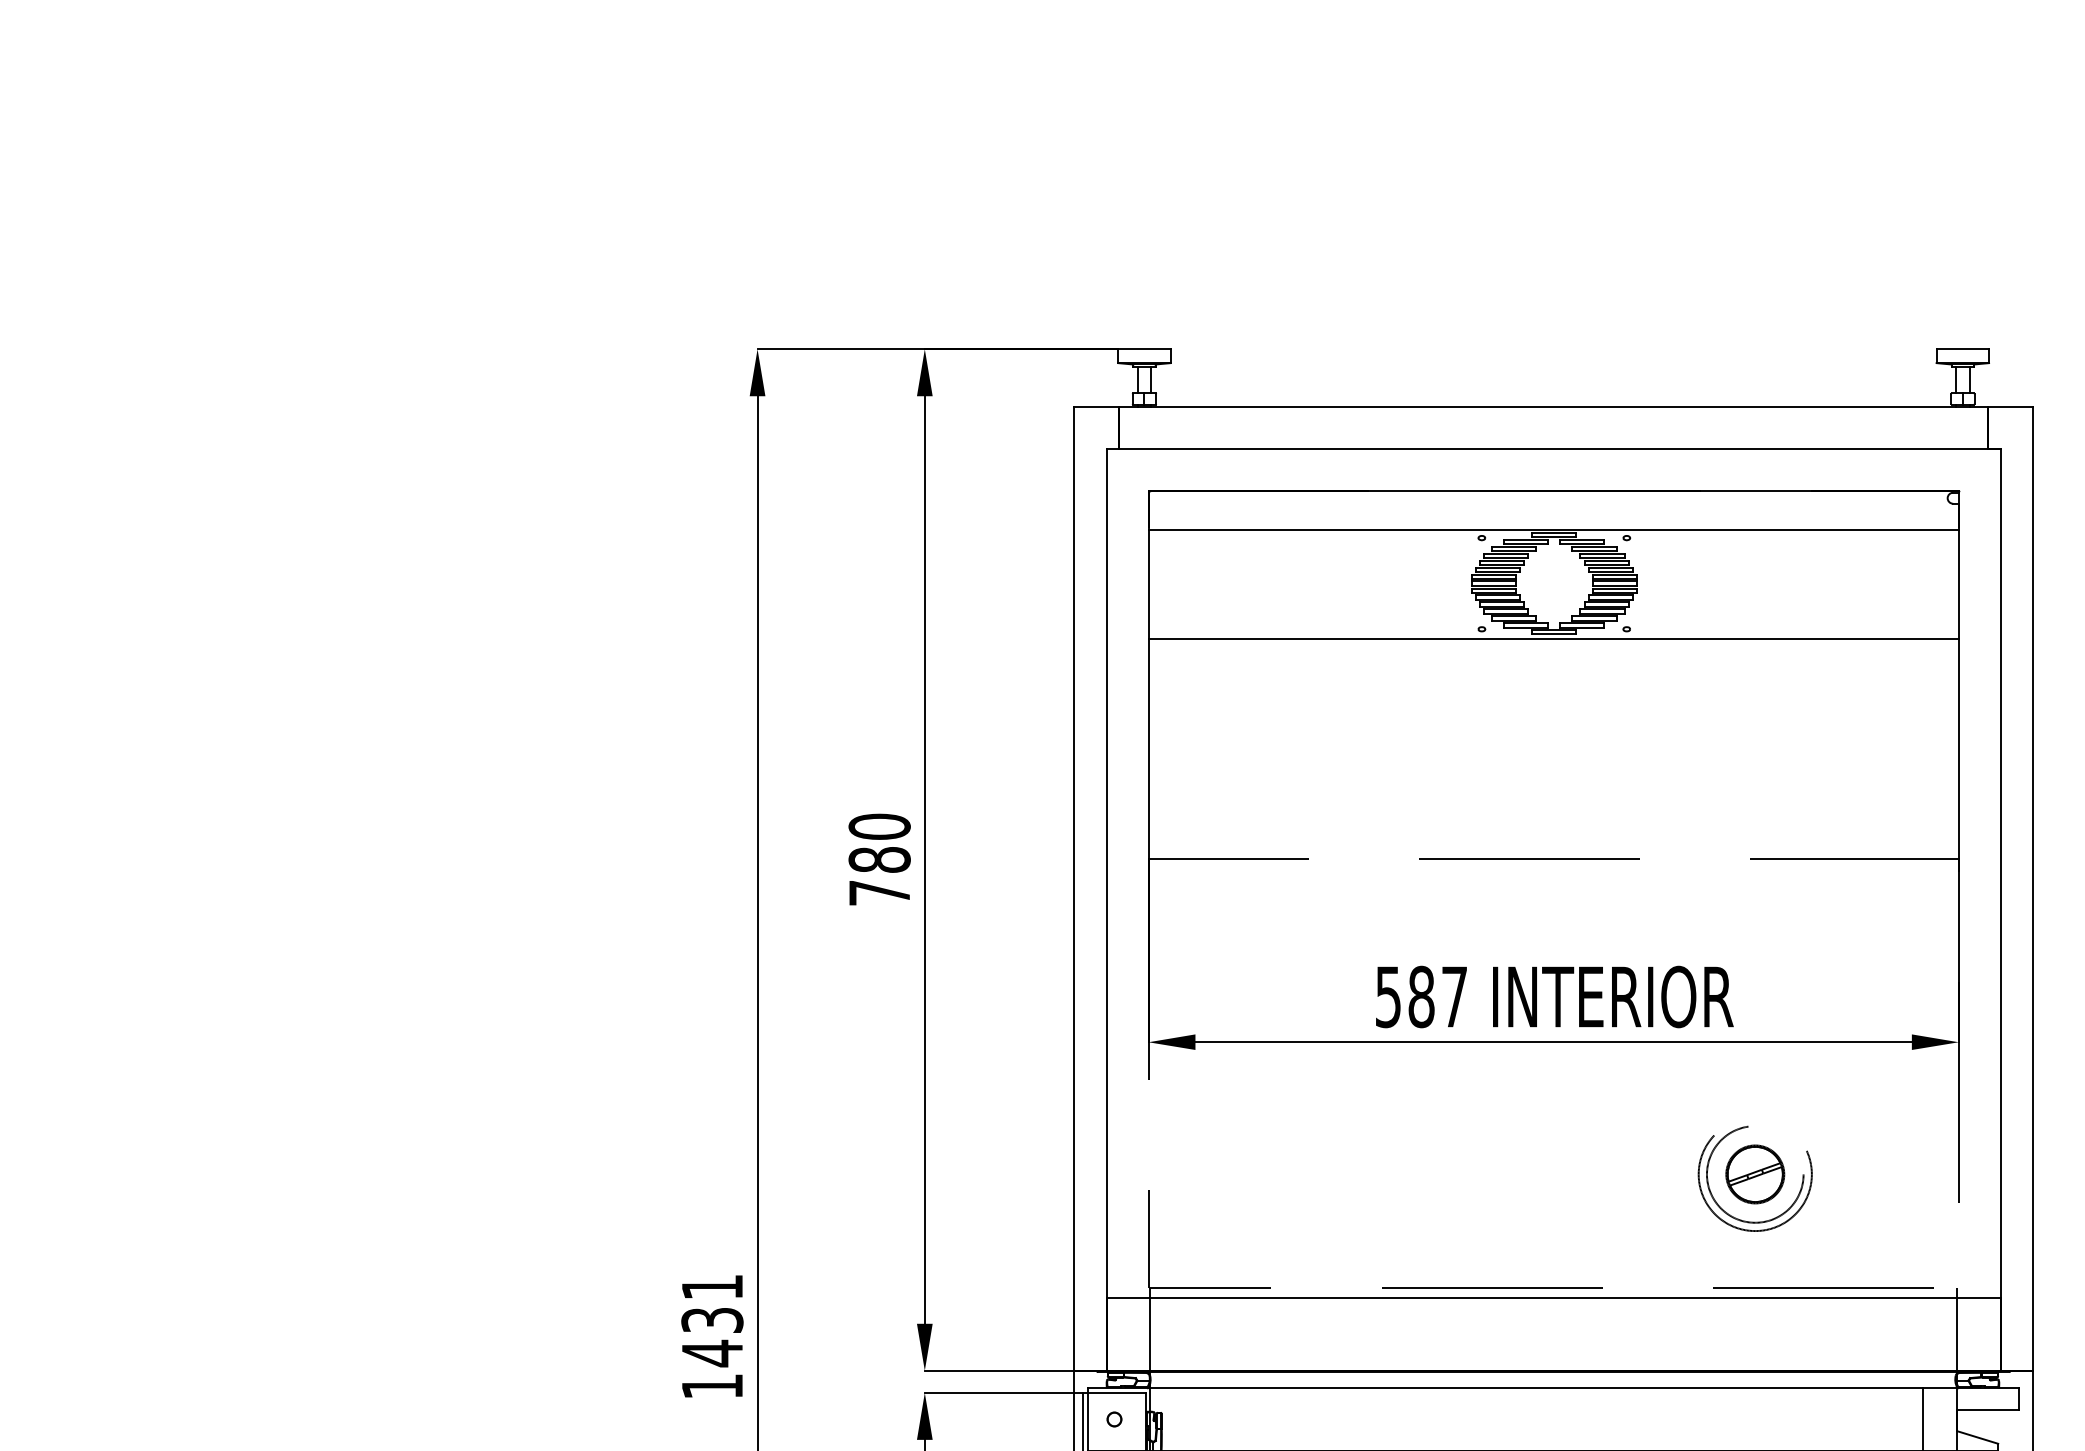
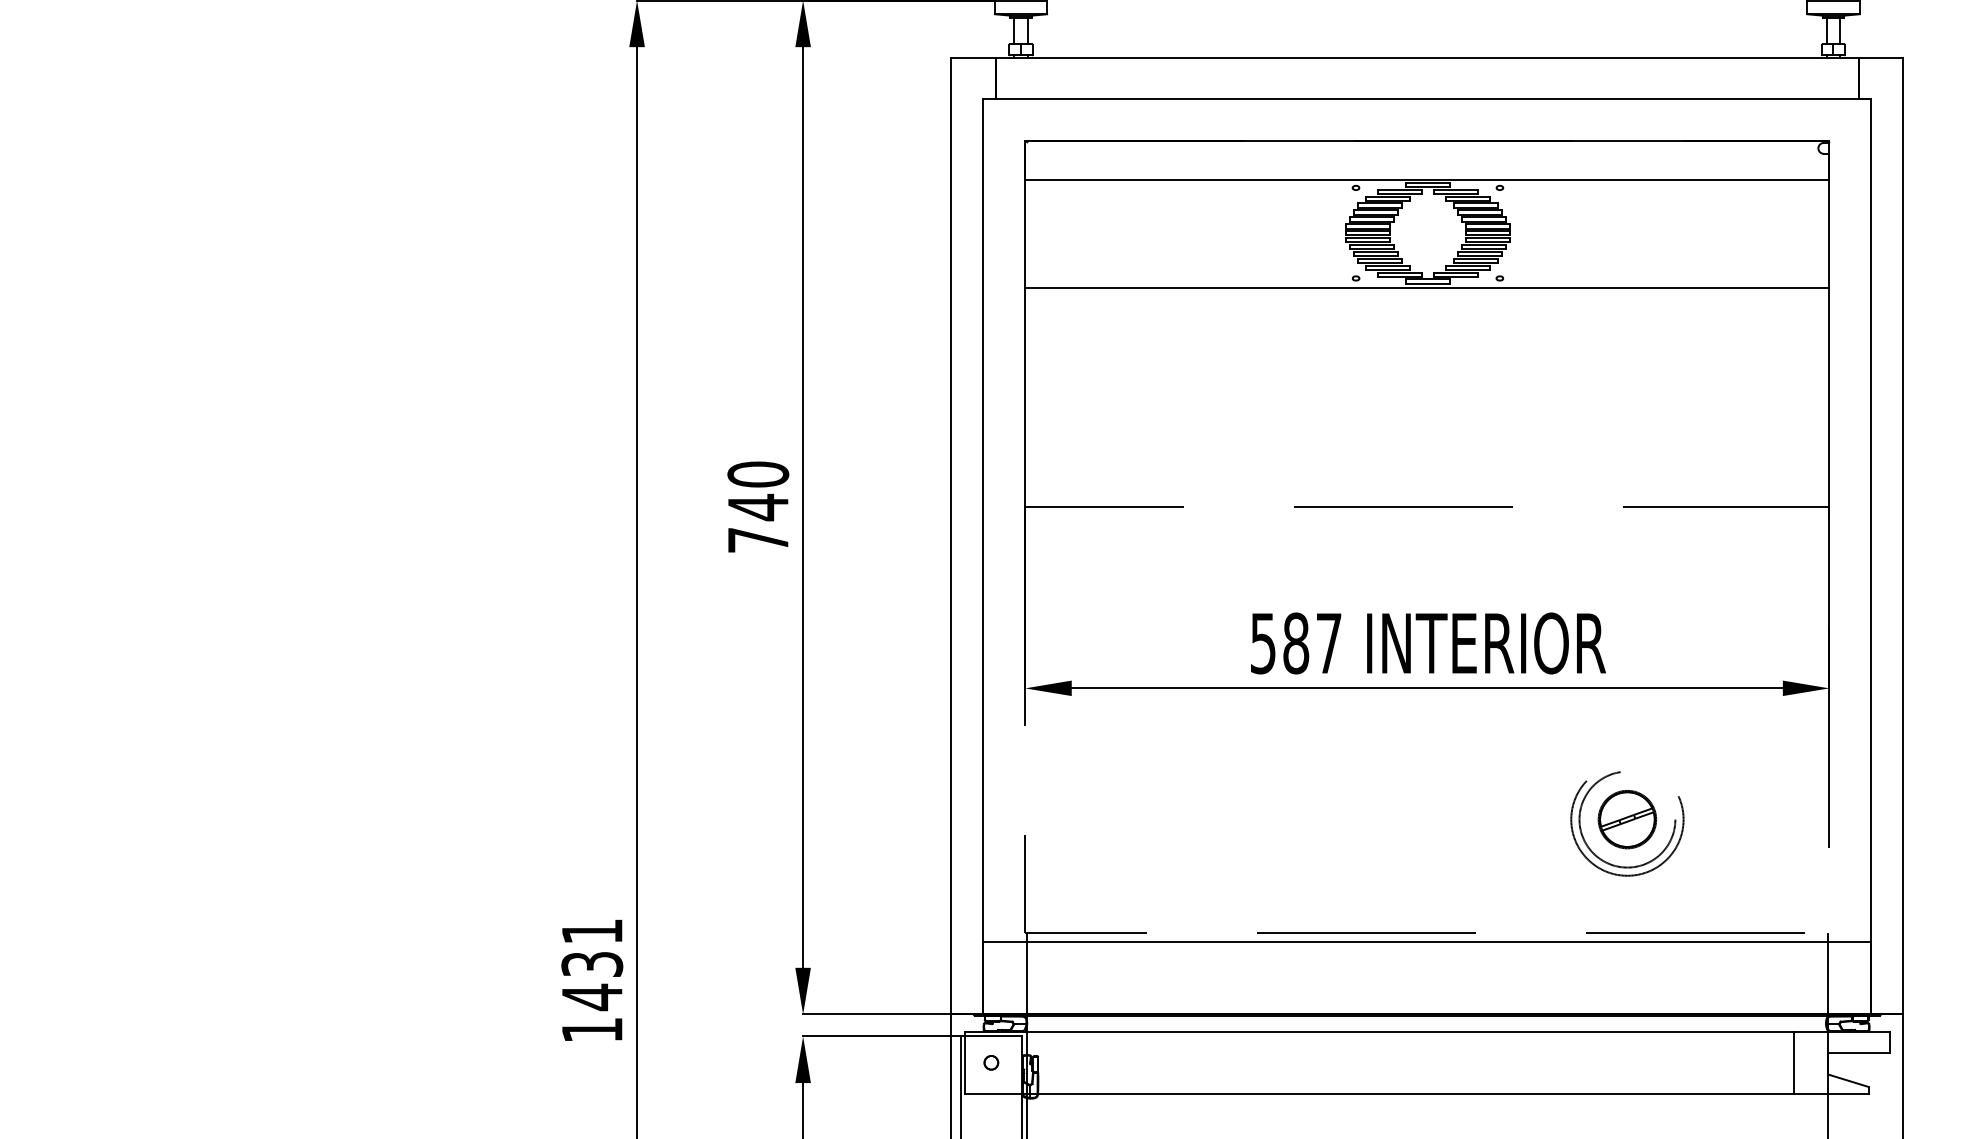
text: (879, 859) -> (758, 506), 780 -> 740

